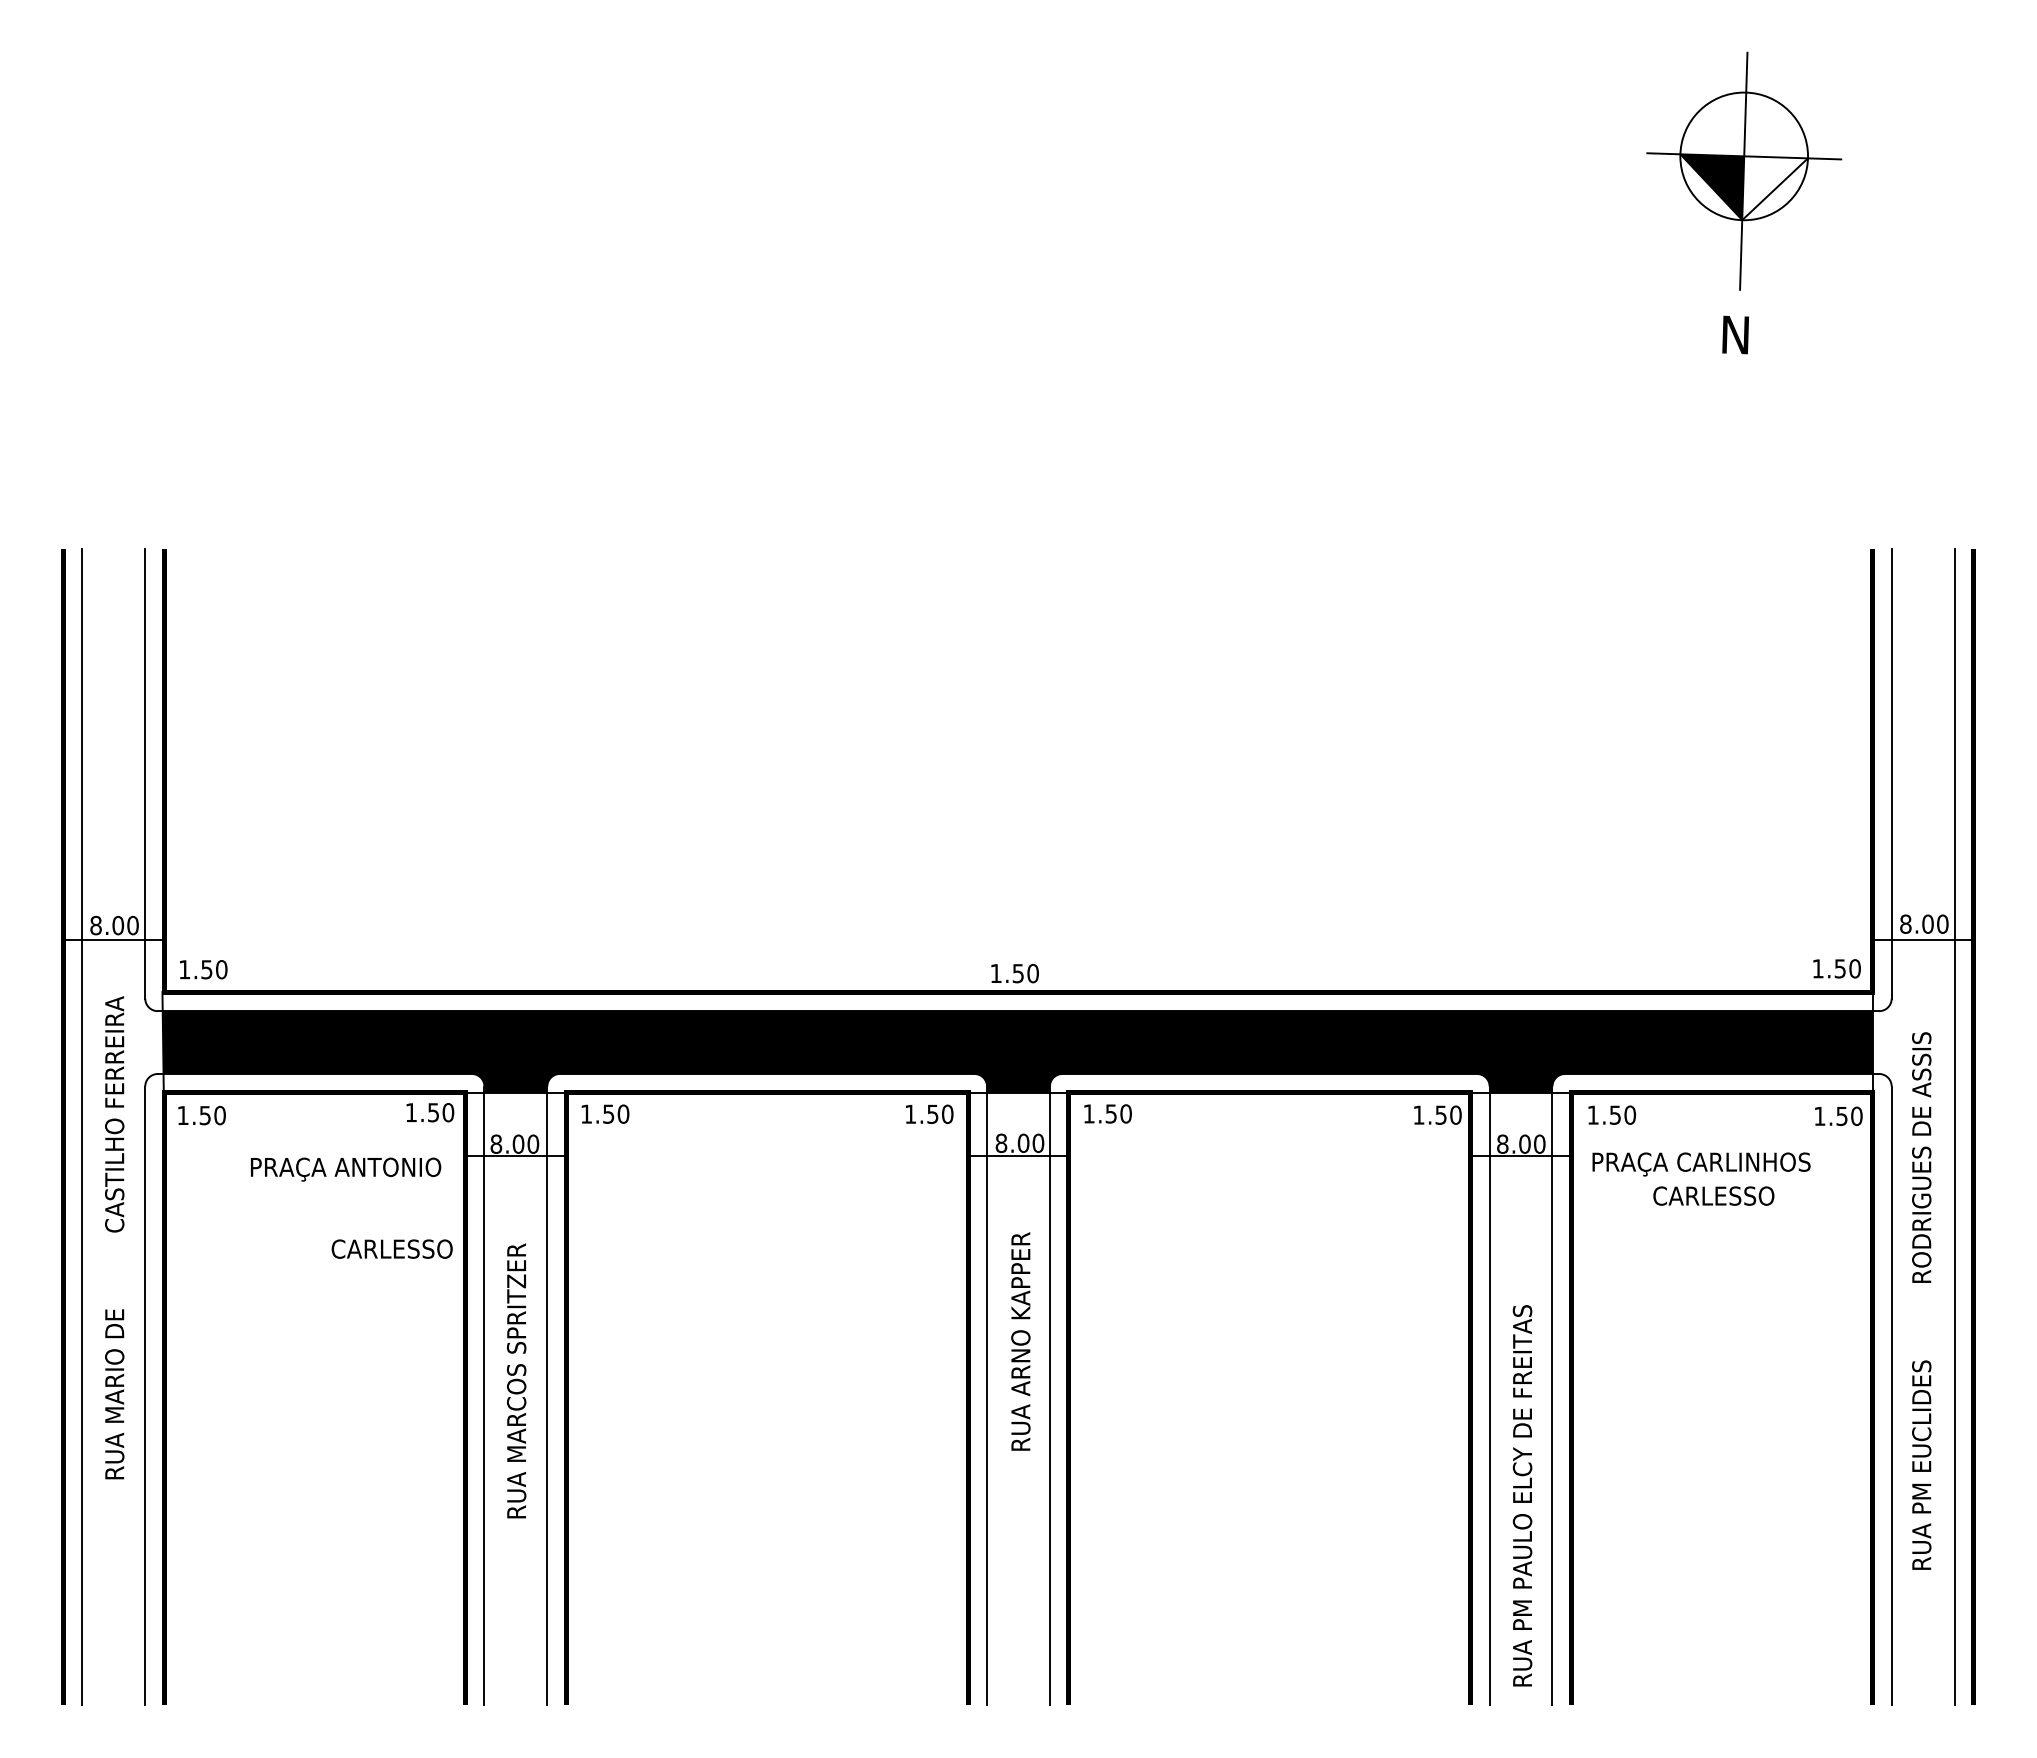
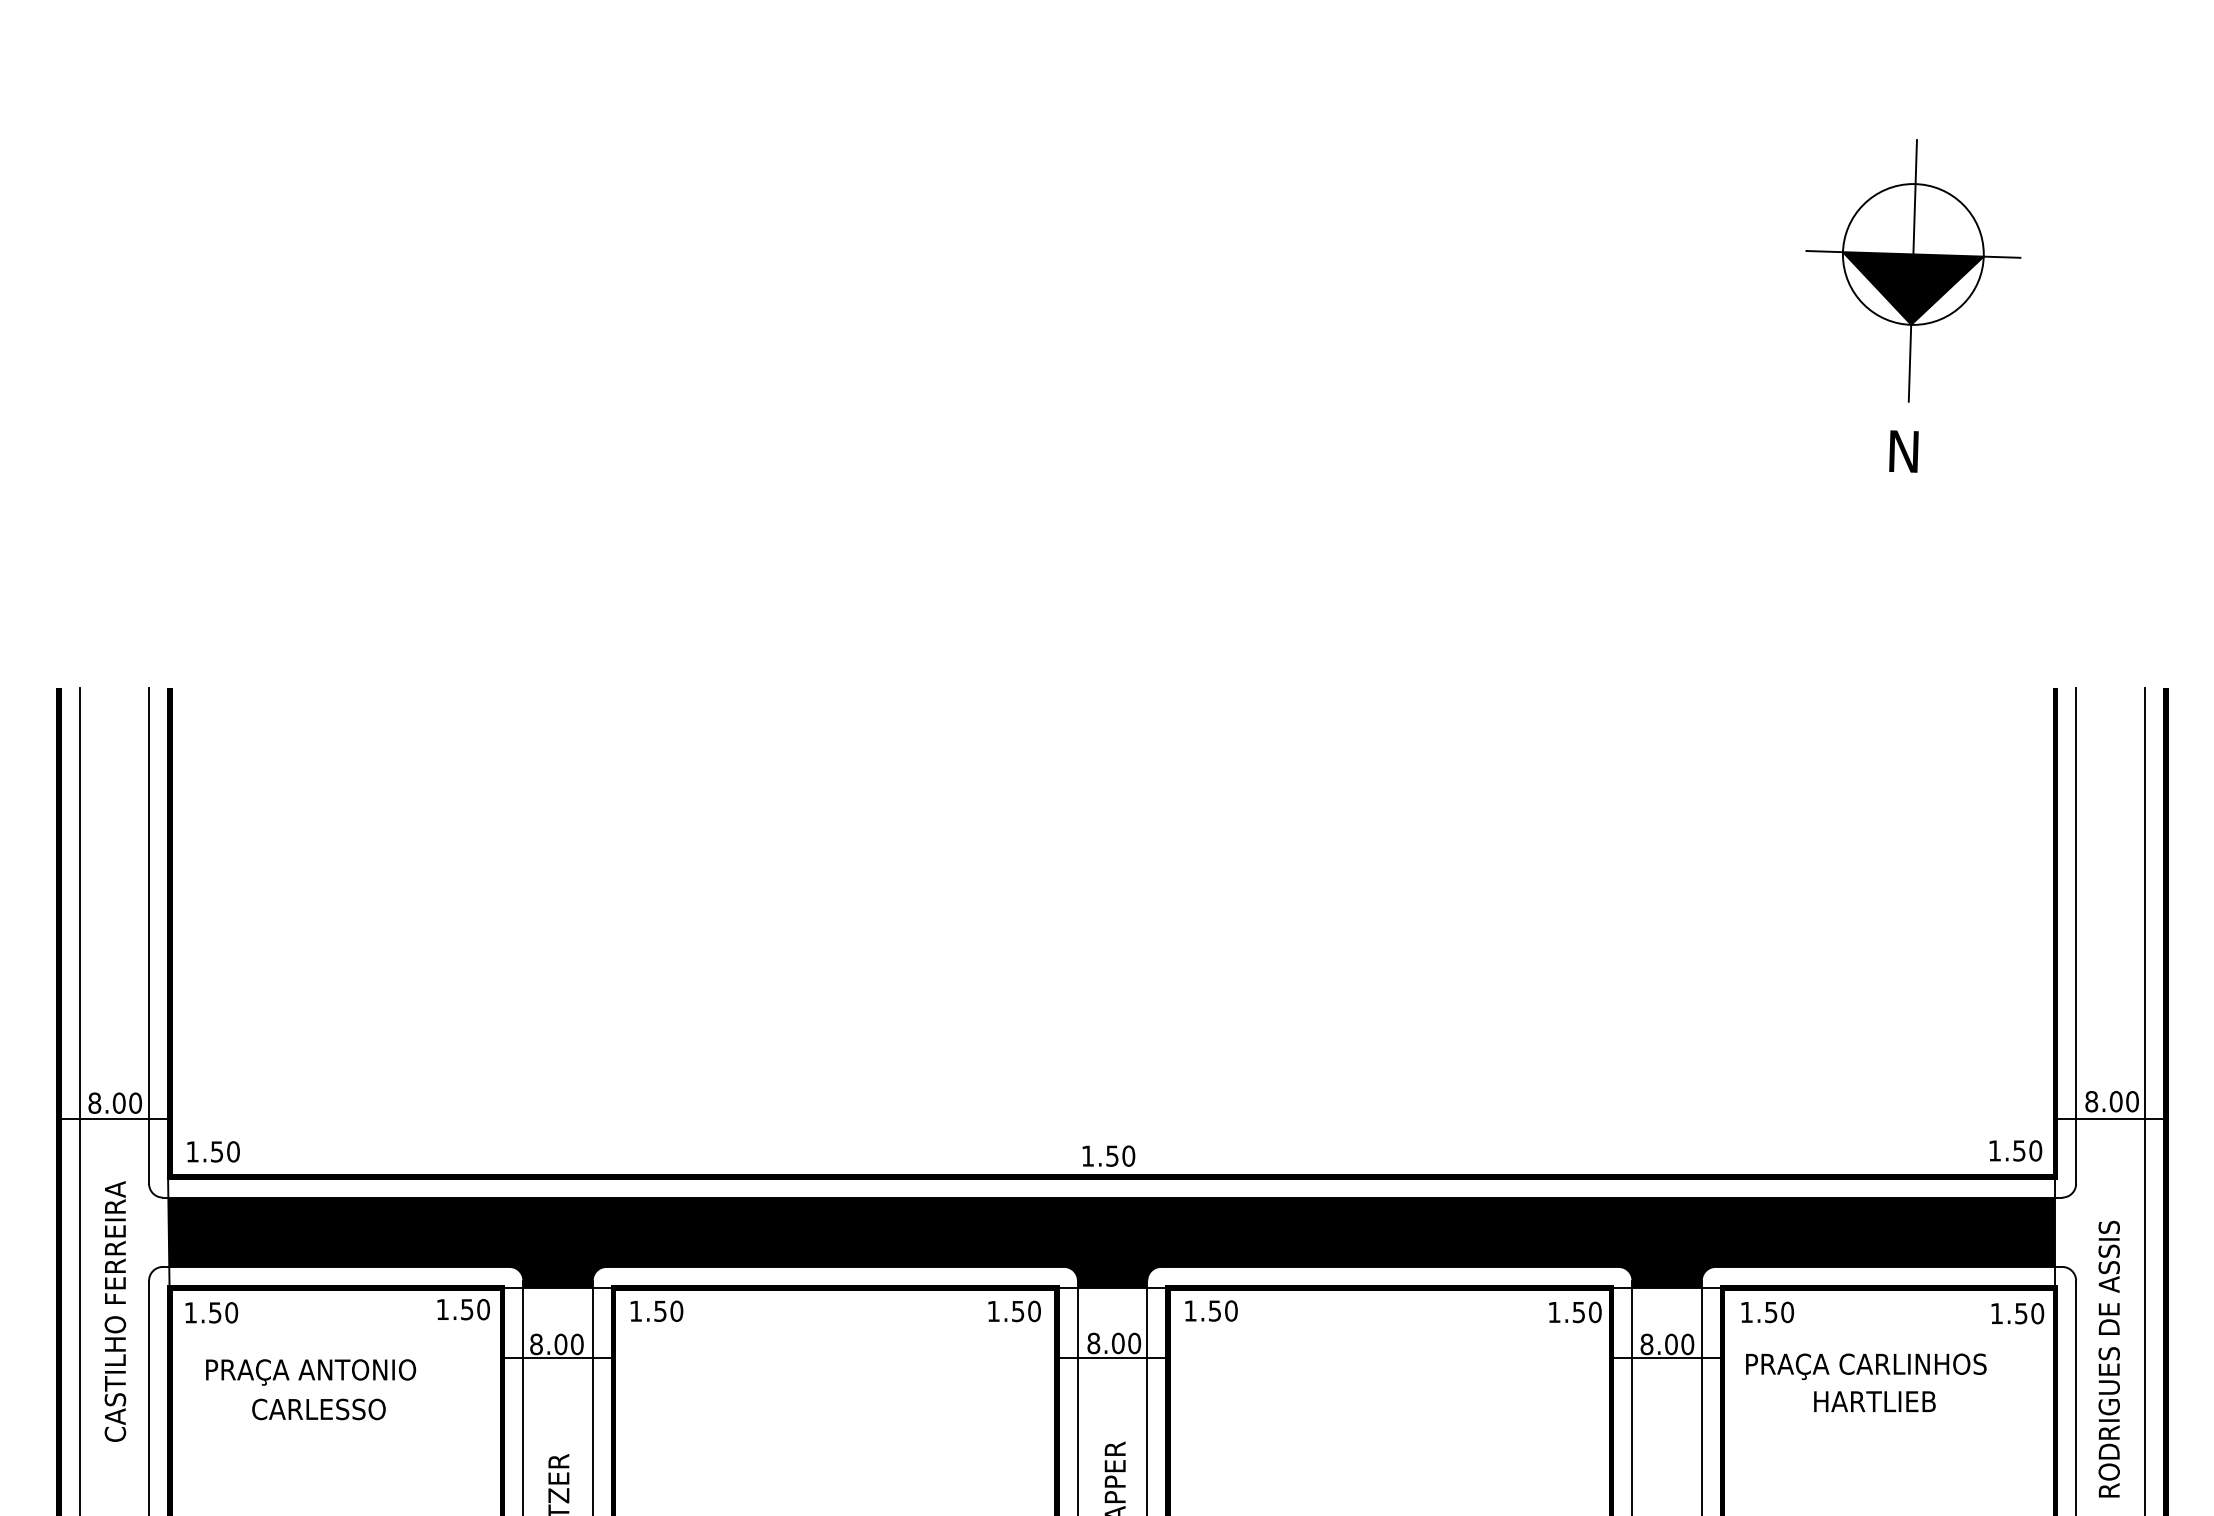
fill: (1775, 188) -> (1947, 289), added
text: (346, 1169) -> (311, 1372), moved
text: (1713, 1195) -> (1879, 1401), CARLESSO -> HARTLIEB
text: (391, 1248) -> (318, 1408), moved

